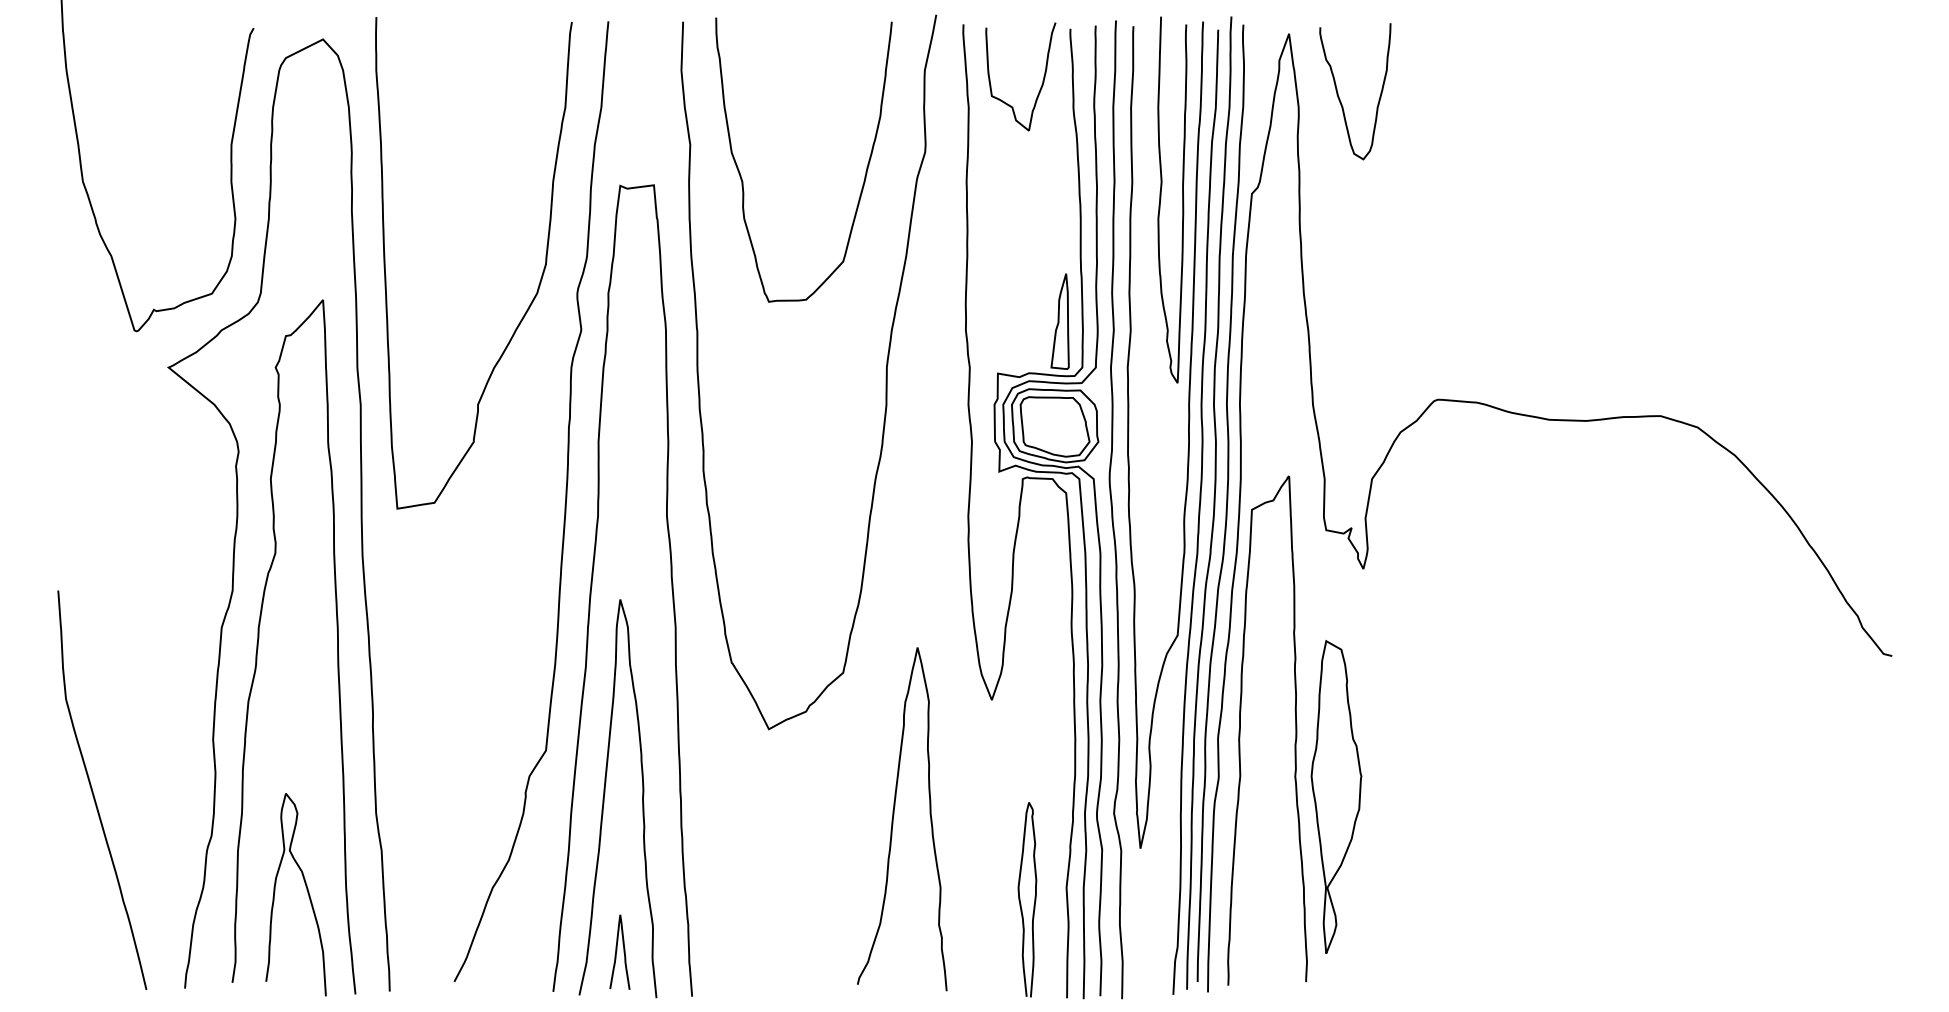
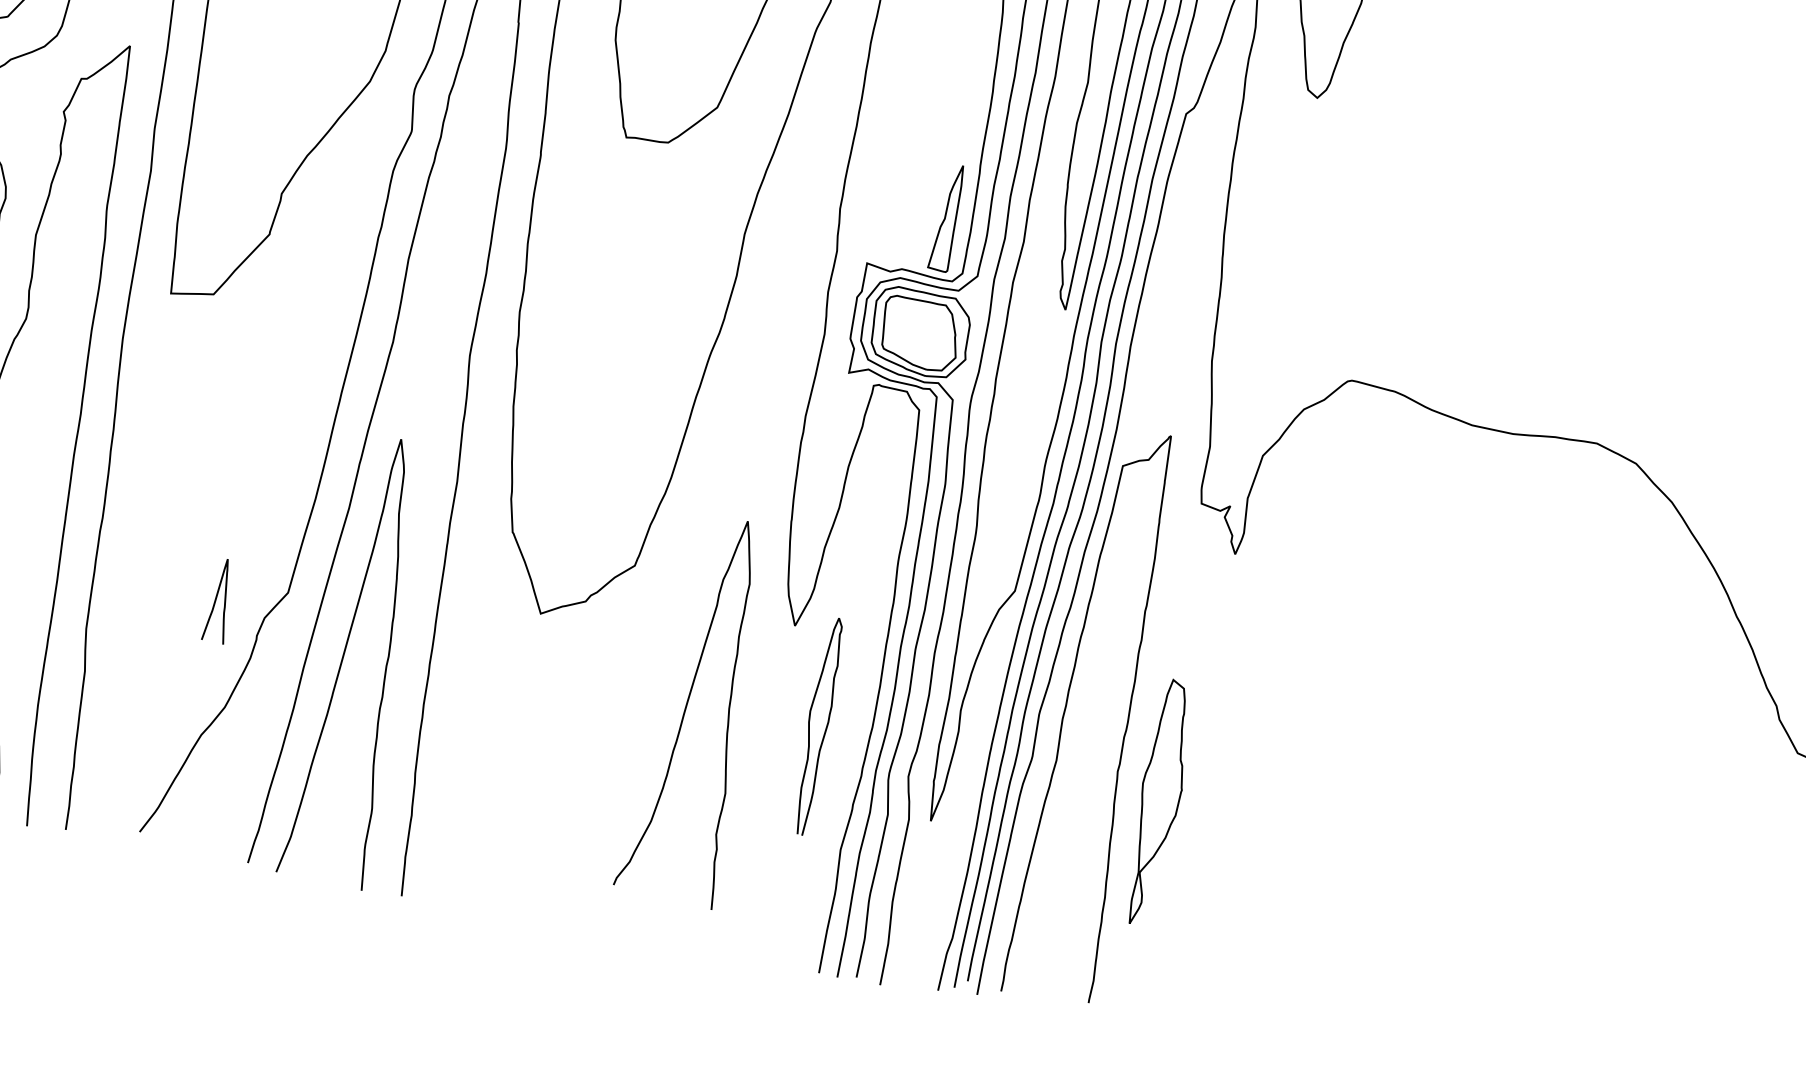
part: (1336, 796) -> (1159, 802), size x0.7
curve: (894, 815) -> (688, 703), moved
curve: (1020, 899) -> (810, 724), moved
curve: (617, 951) -> (217, 599), moved

